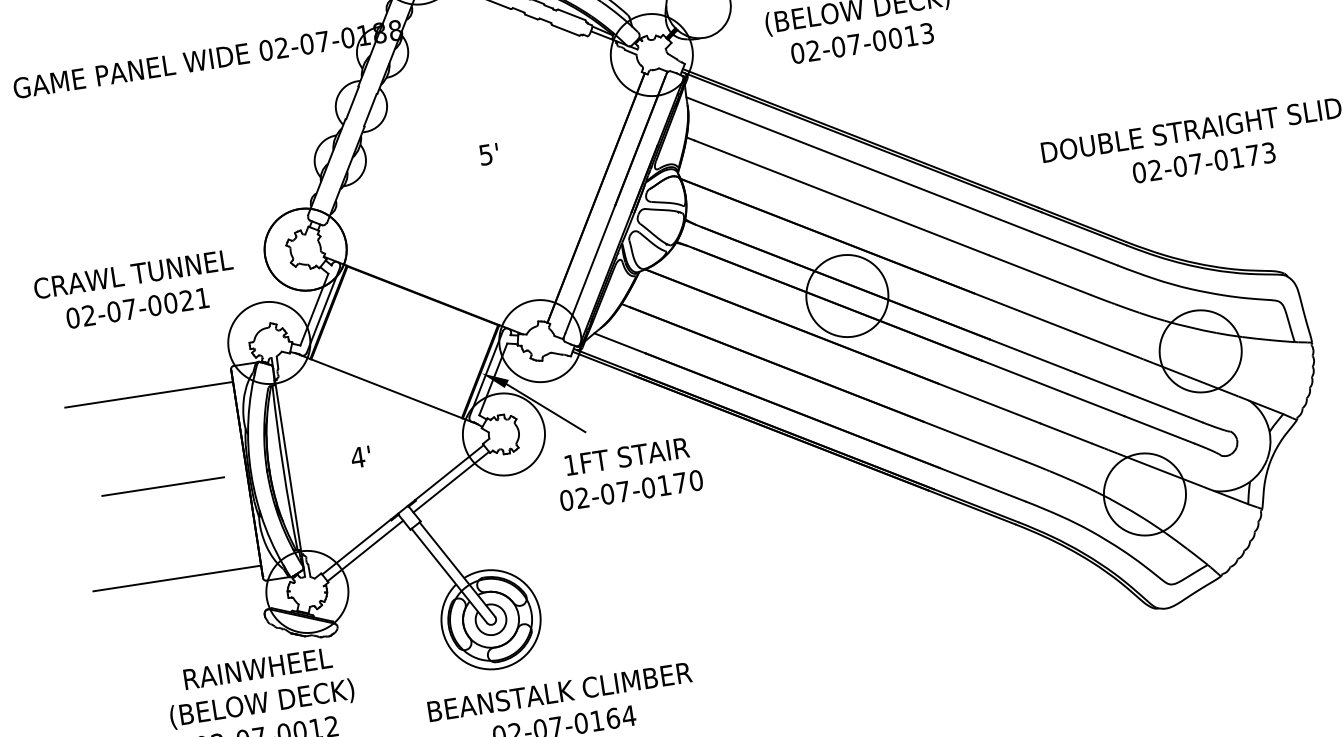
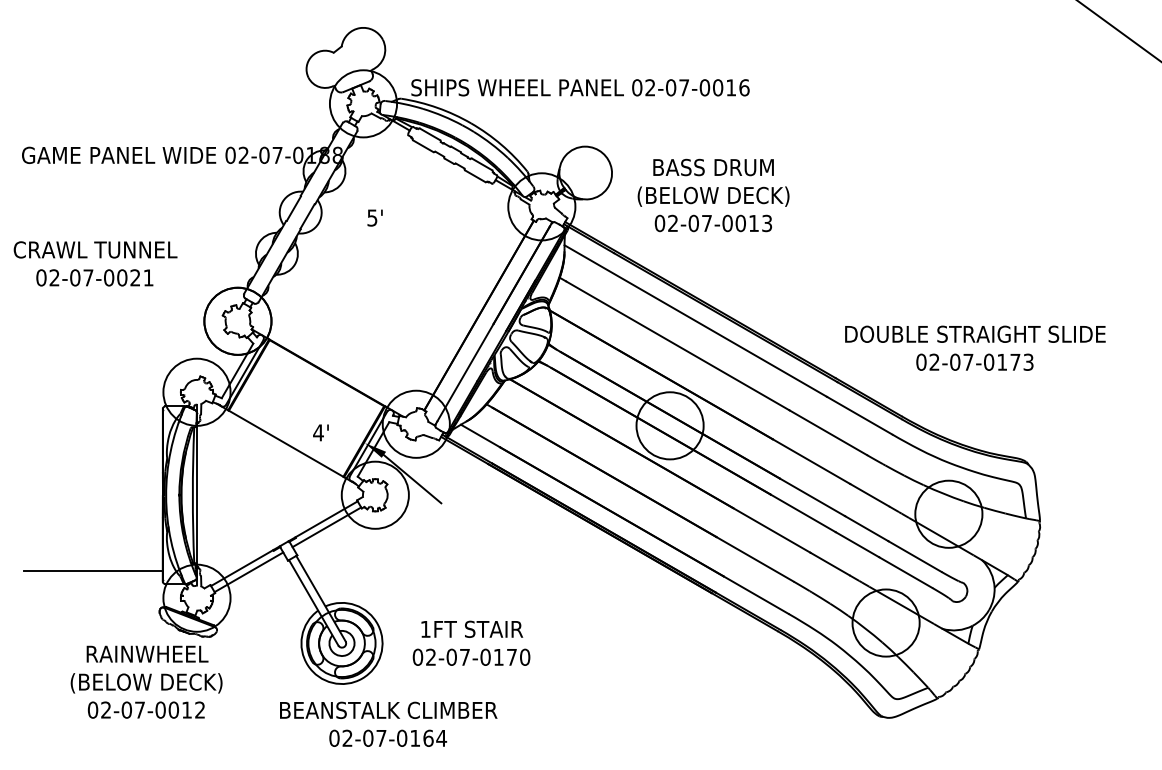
text: (488, 153) -> (374, 217), moved
text: (135, 290) -> (95, 263), moved
line: (149, 395) -> (93, 419), removed
text: (360, 456) -> (320, 432), moved
text: (628, 472) -> (471, 642), moved
line: (163, 486) -> (93, 495), removed

